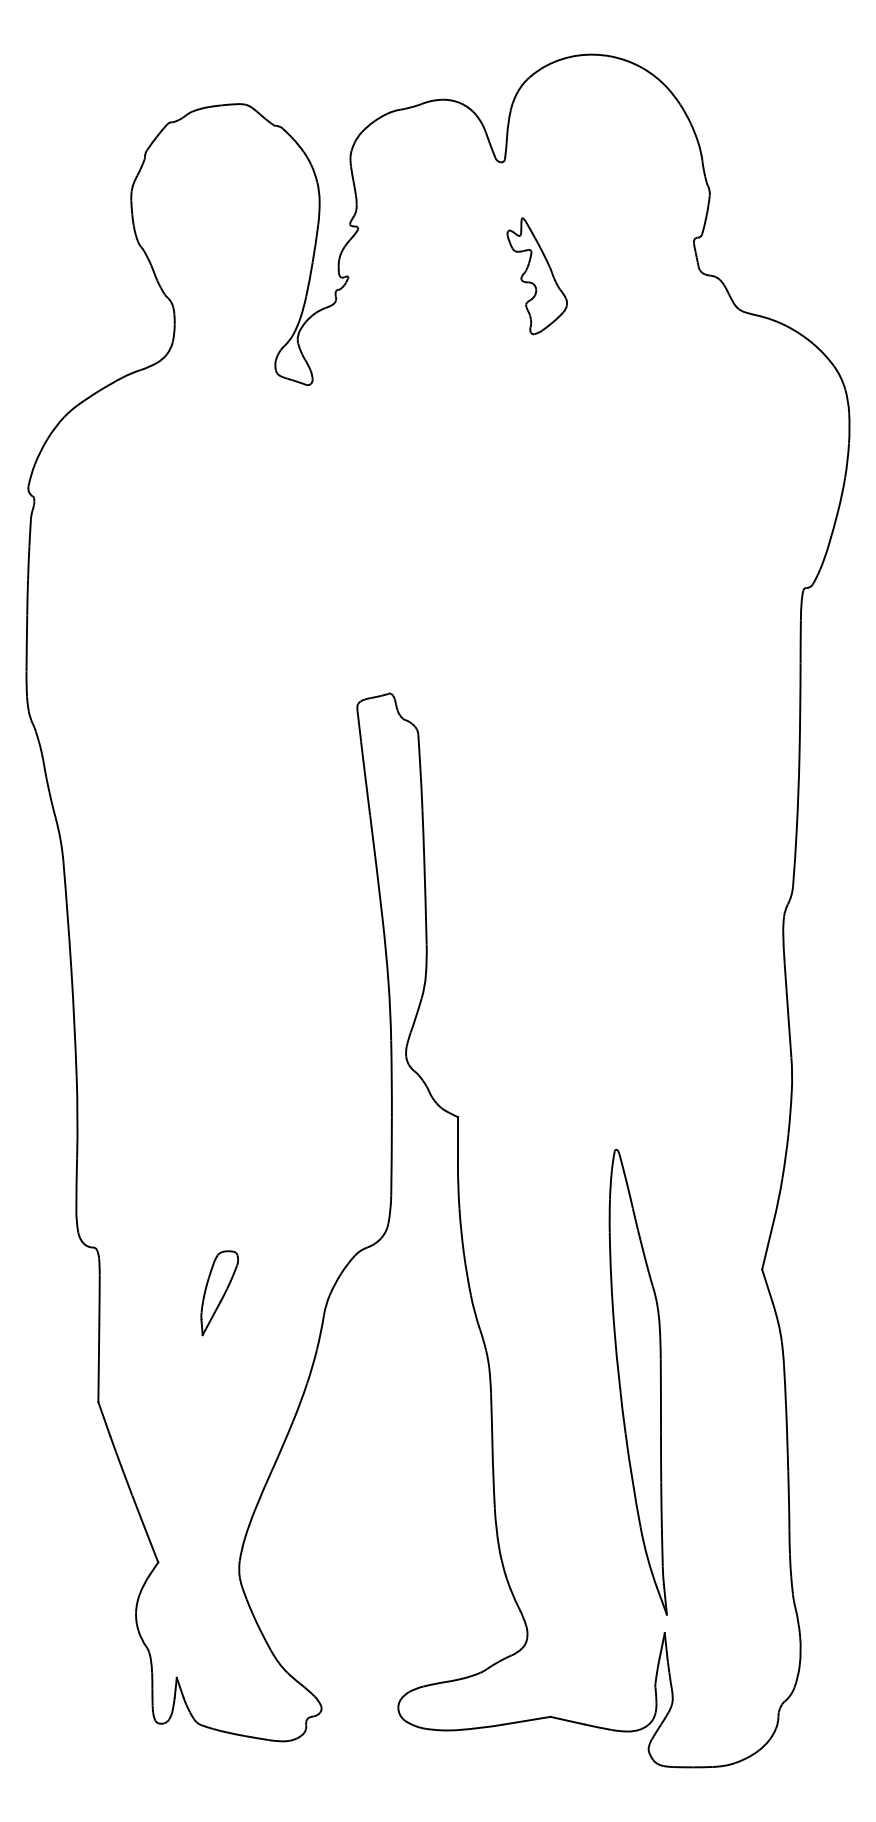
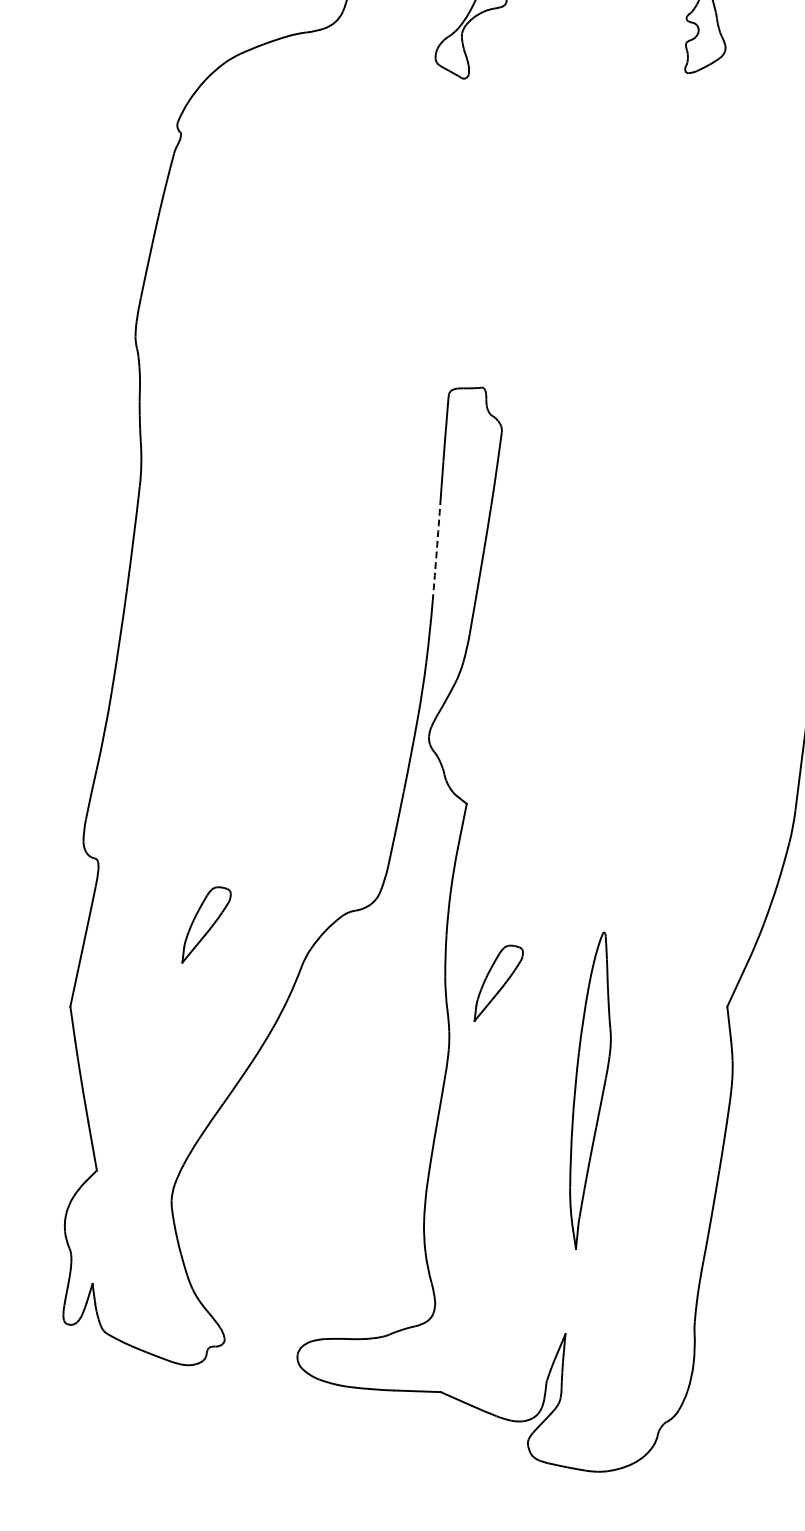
arc: (376, 867) -> (436, 550), solid -> dashed
part: (526, 1293) -> (498, 984), added
part: (637, 1382) -> (587, 1090), size x0.7

